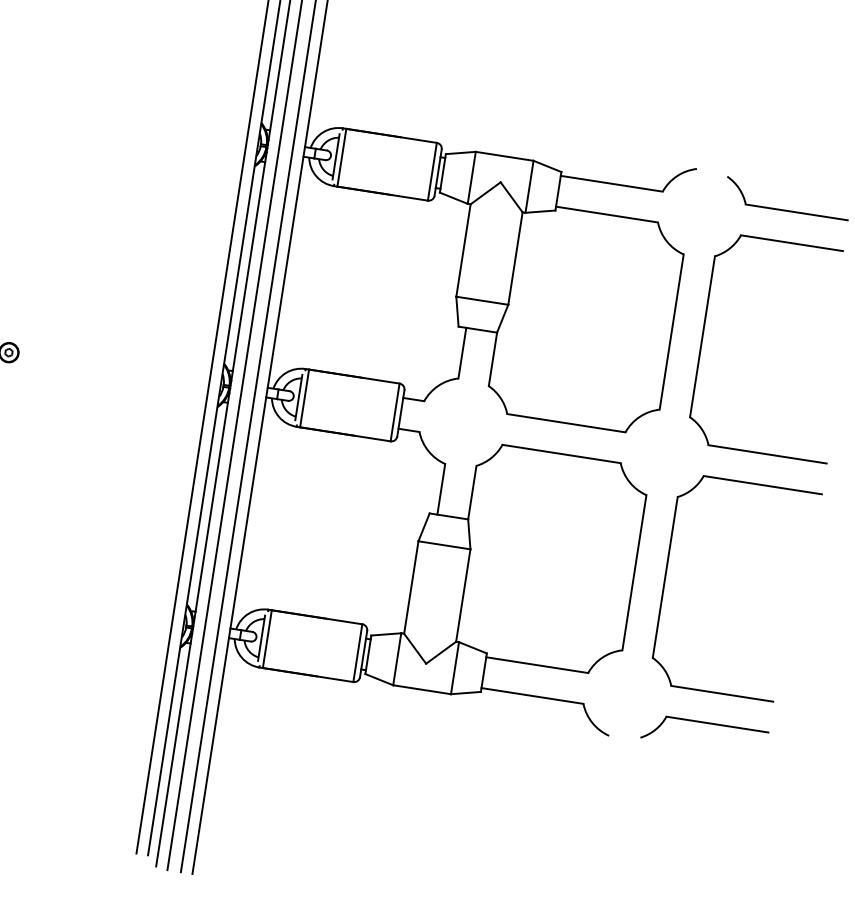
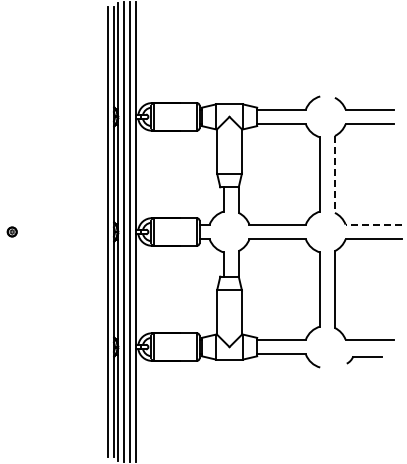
line: (701, 336) -> (334, 174), solid -> dashed
line: (766, 453) -> (373, 224), solid -> dashed
part: (704, 733) -> (364, 359), size x0.6

